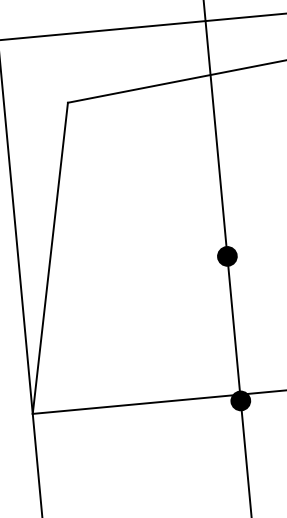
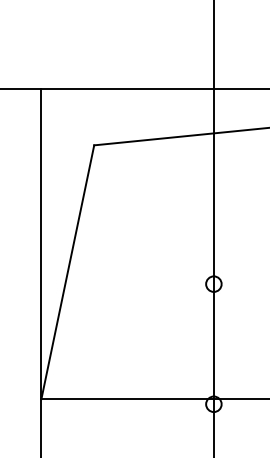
fill: (226, 255) -> (213, 283), removed
fill: (240, 401) -> (213, 404), removed

